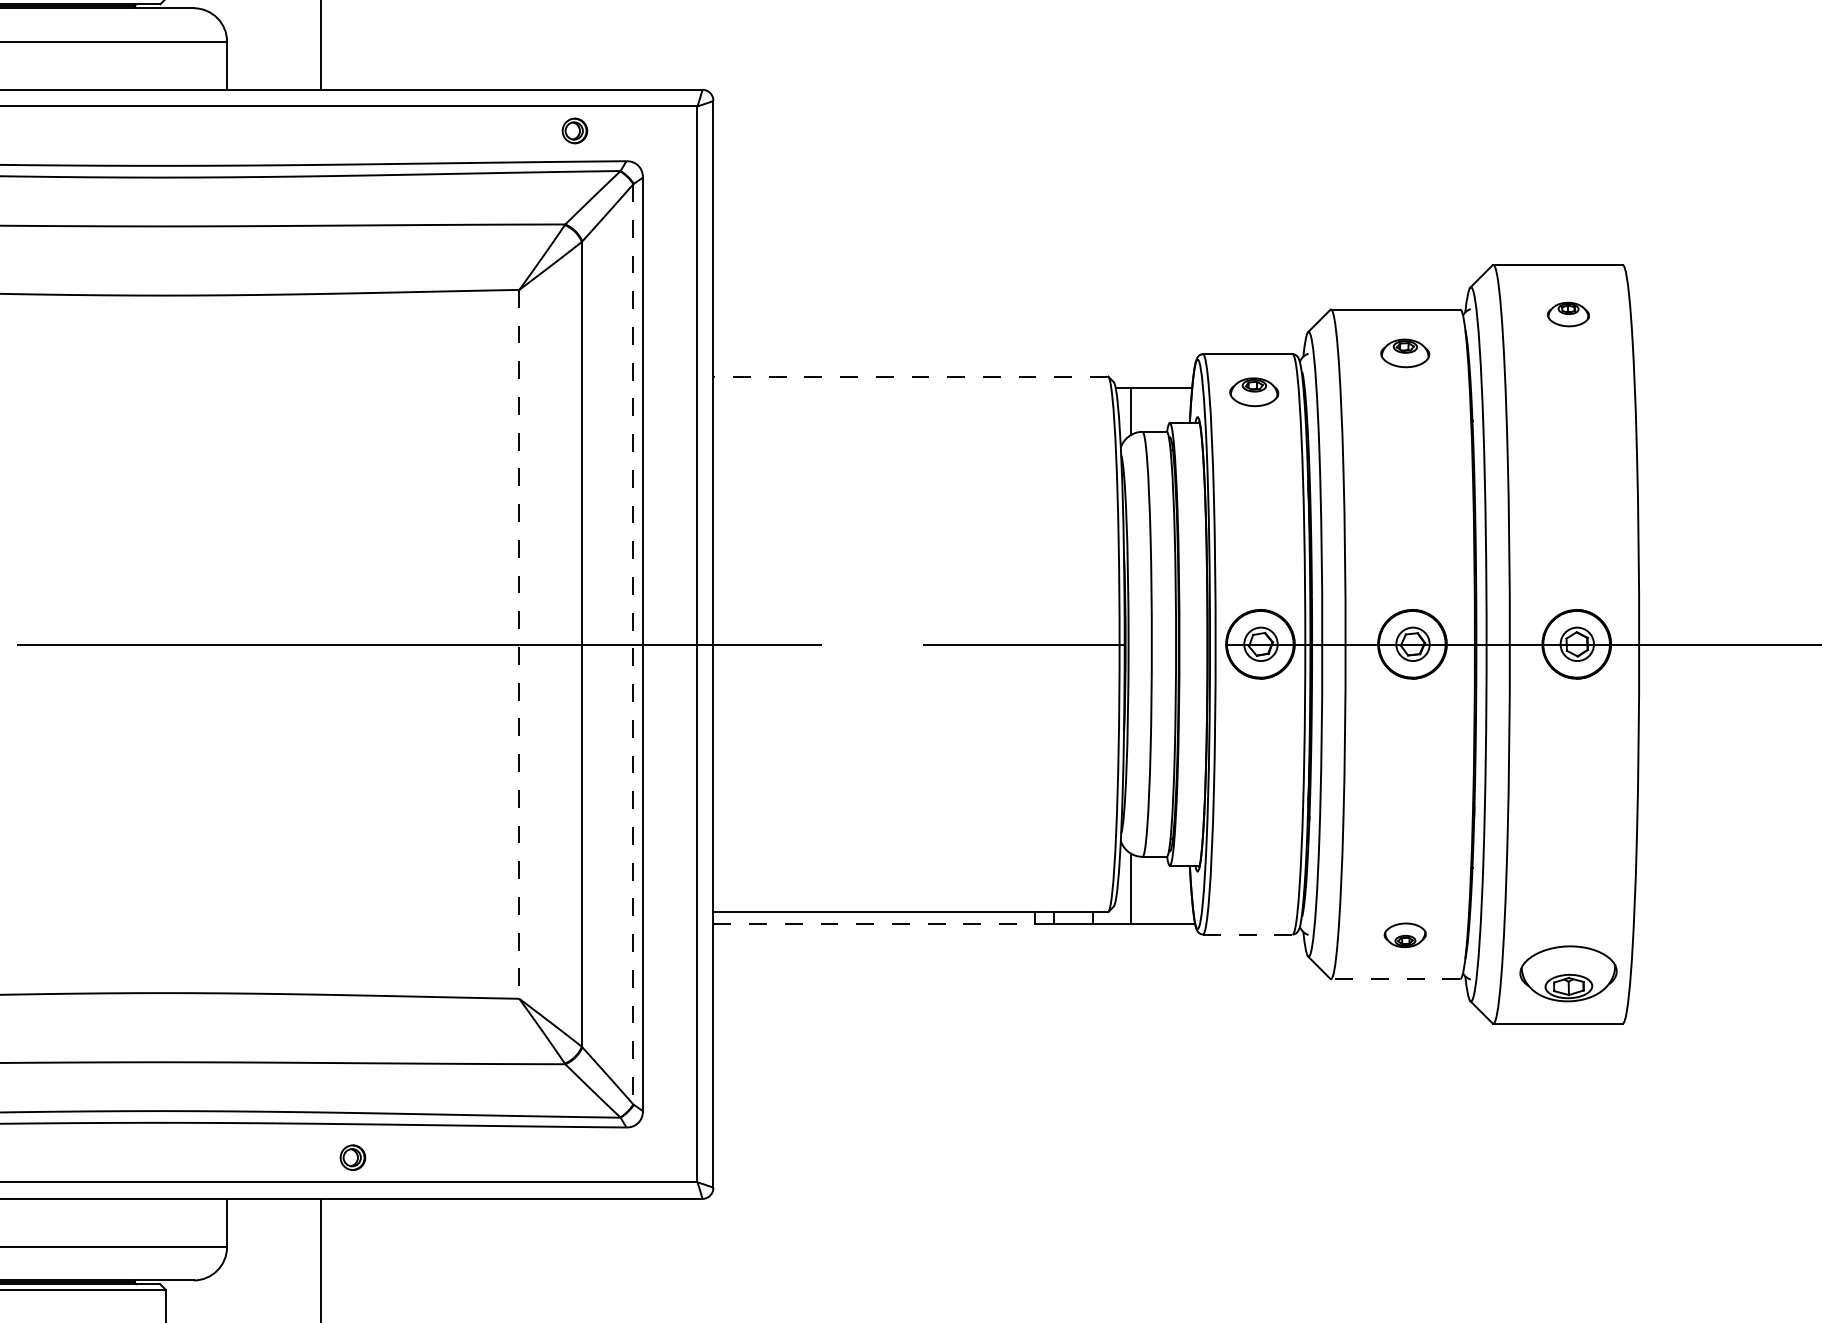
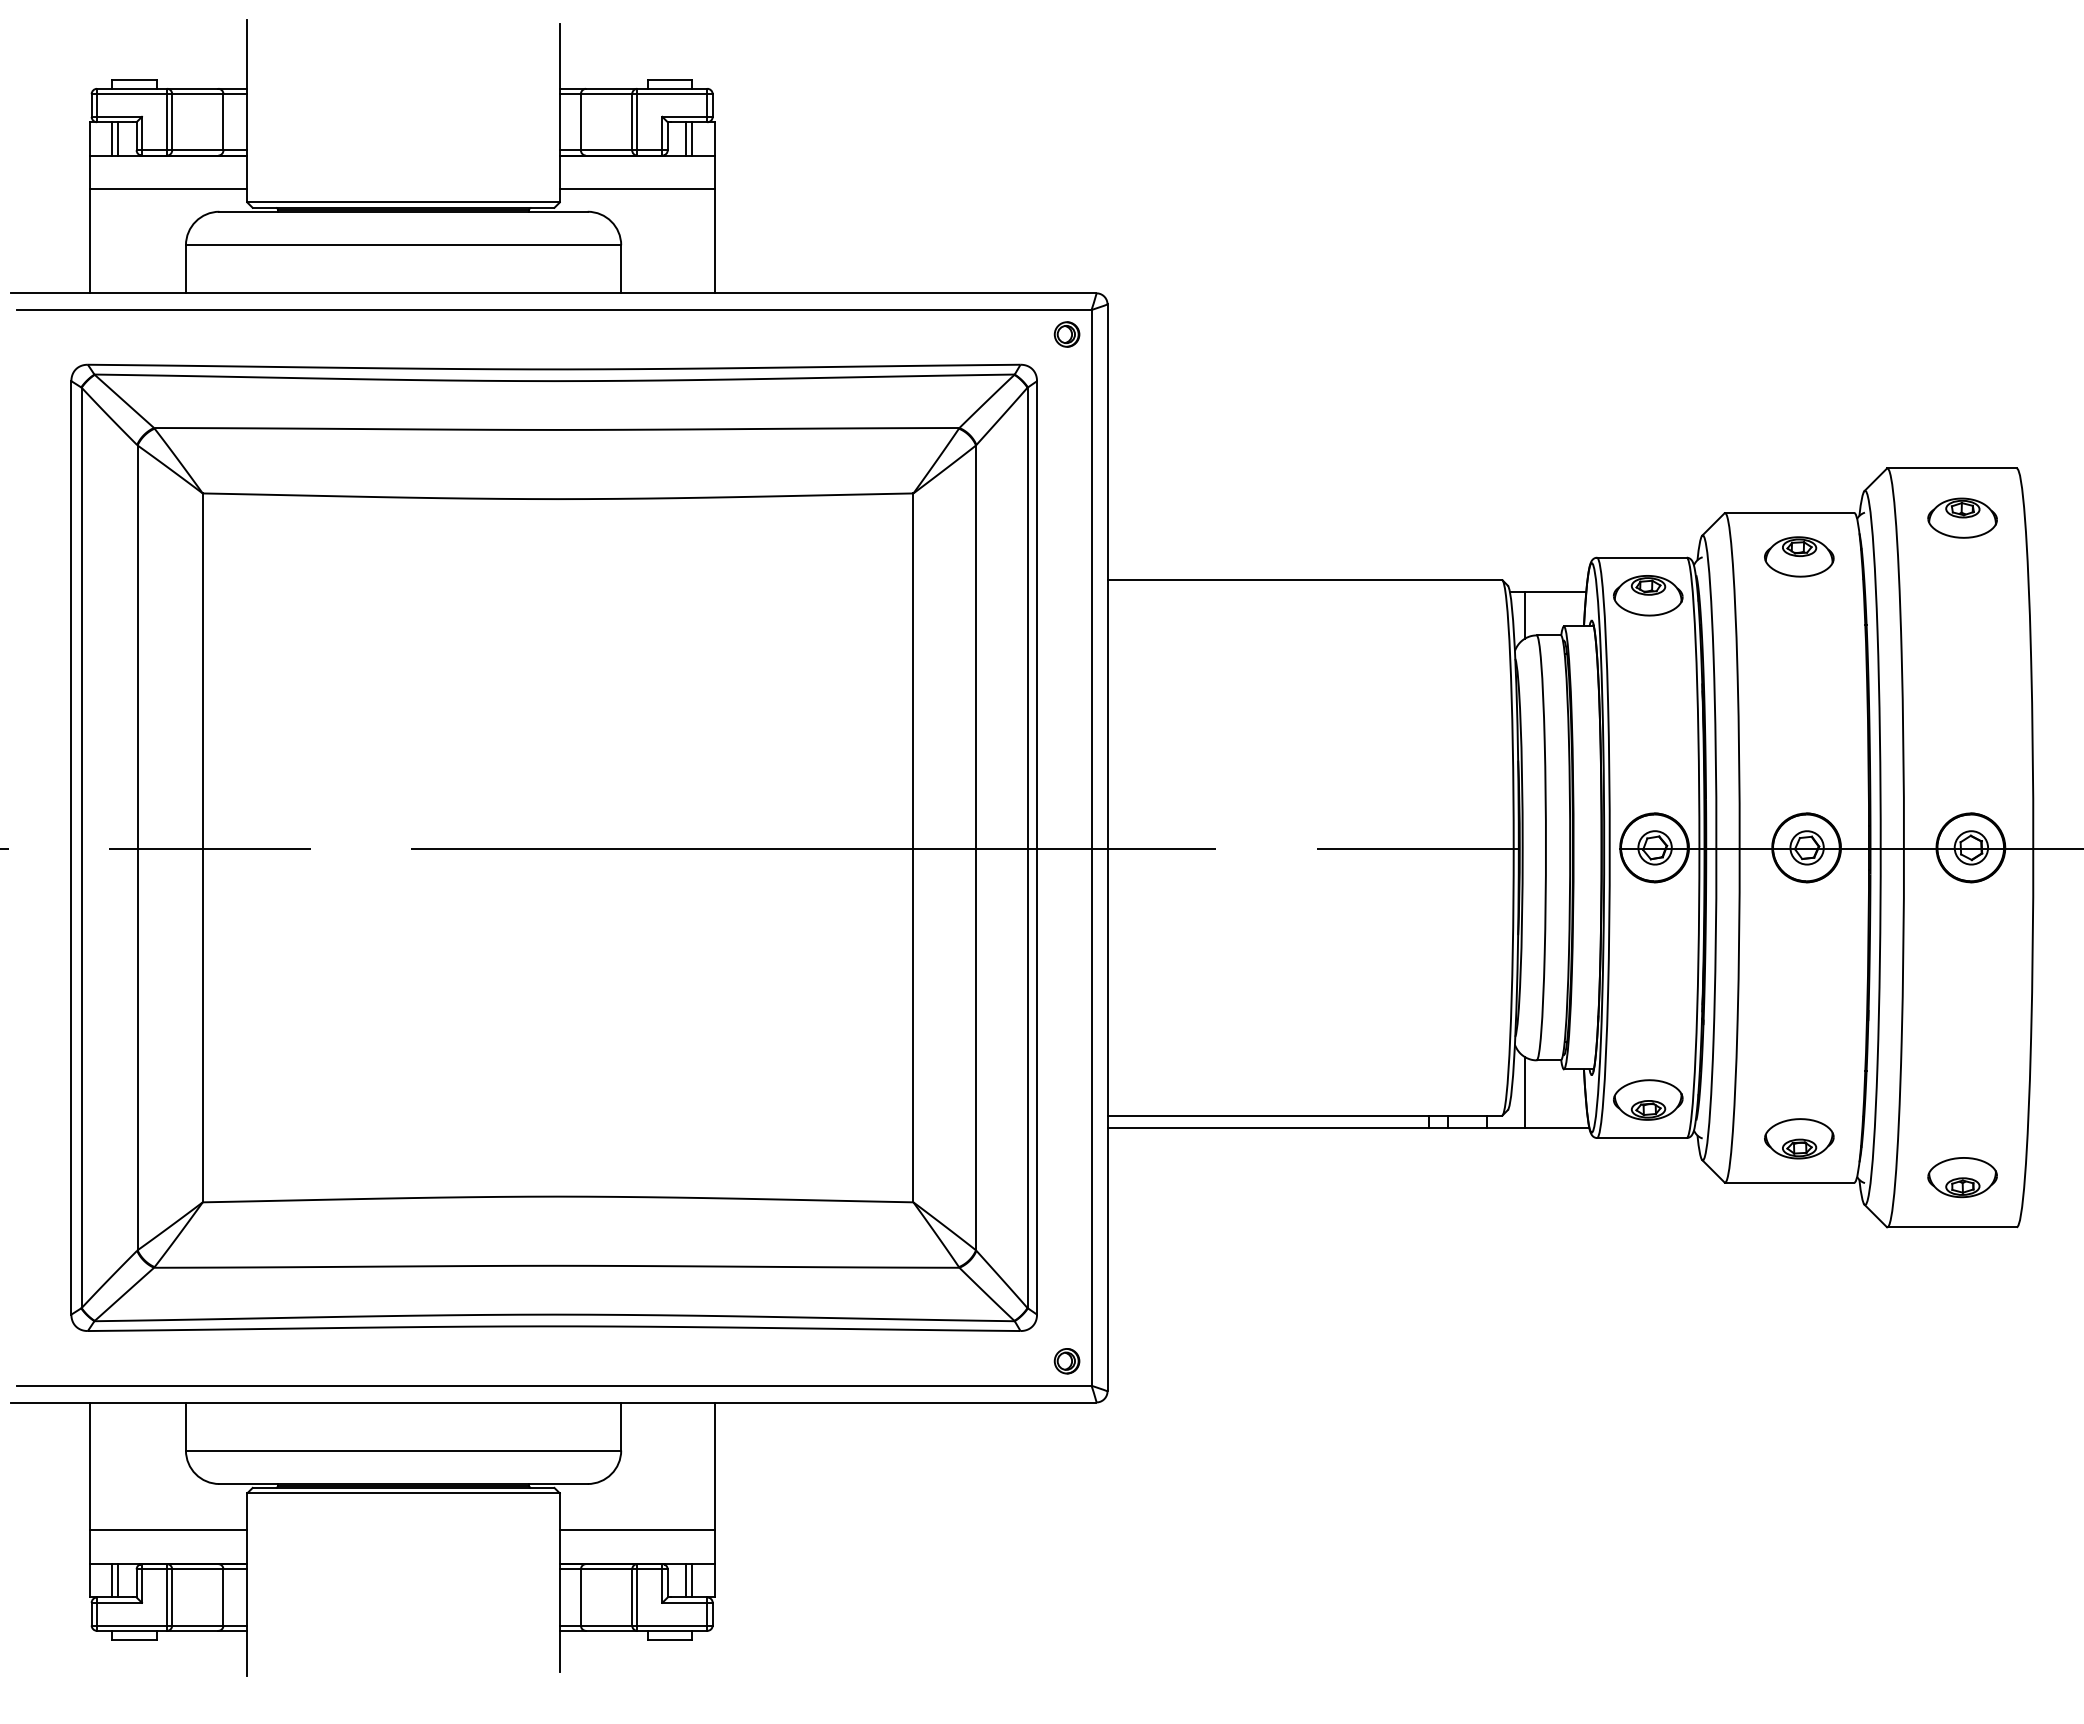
part: (574, 130) -> (1066, 334), moved
part: (1568, 313) -> (1962, 517), size x1.67
part: (1405, 352) -> (1799, 556), size x1.43
line: (910, 376) -> (1304, 580), dashed -> solid
part: (1254, 391) -> (1648, 595), size x1.43
line: (519, 644) -> (913, 848), dashed -> solid
line: (633, 644) -> (1027, 848), dashed -> solid
part: (1254, 895) -> (1648, 1099), added
line: (874, 923) -> (1268, 1127), dashed -> solid
line: (1247, 934) -> (1641, 1138), dashed -> solid
part: (1405, 934) -> (1799, 1138), size x1.67
part: (1568, 973) -> (1962, 1177), size x0.71
line: (1395, 978) -> (1789, 1182), dashed -> solid
part: (352, 1157) -> (1066, 1361), moved

